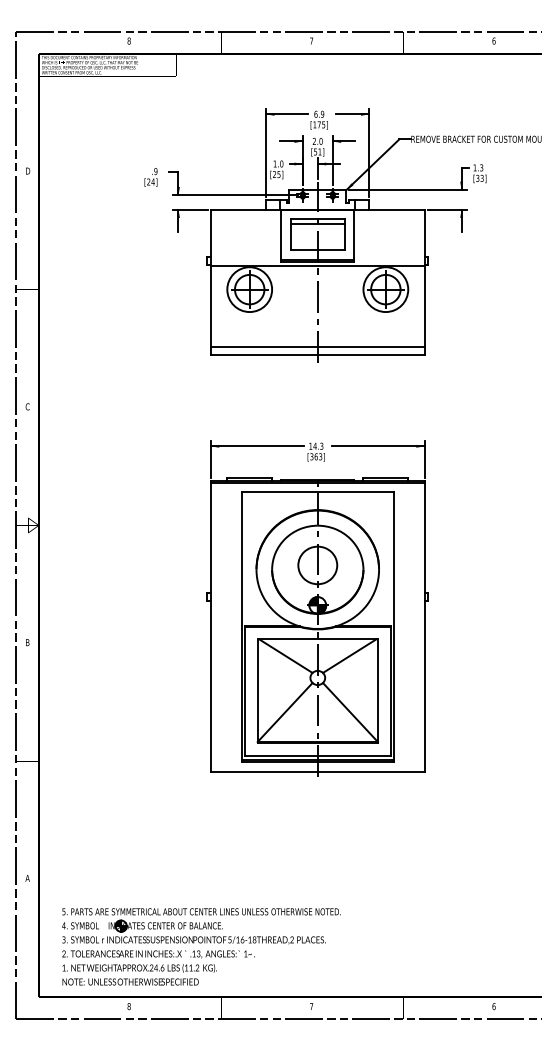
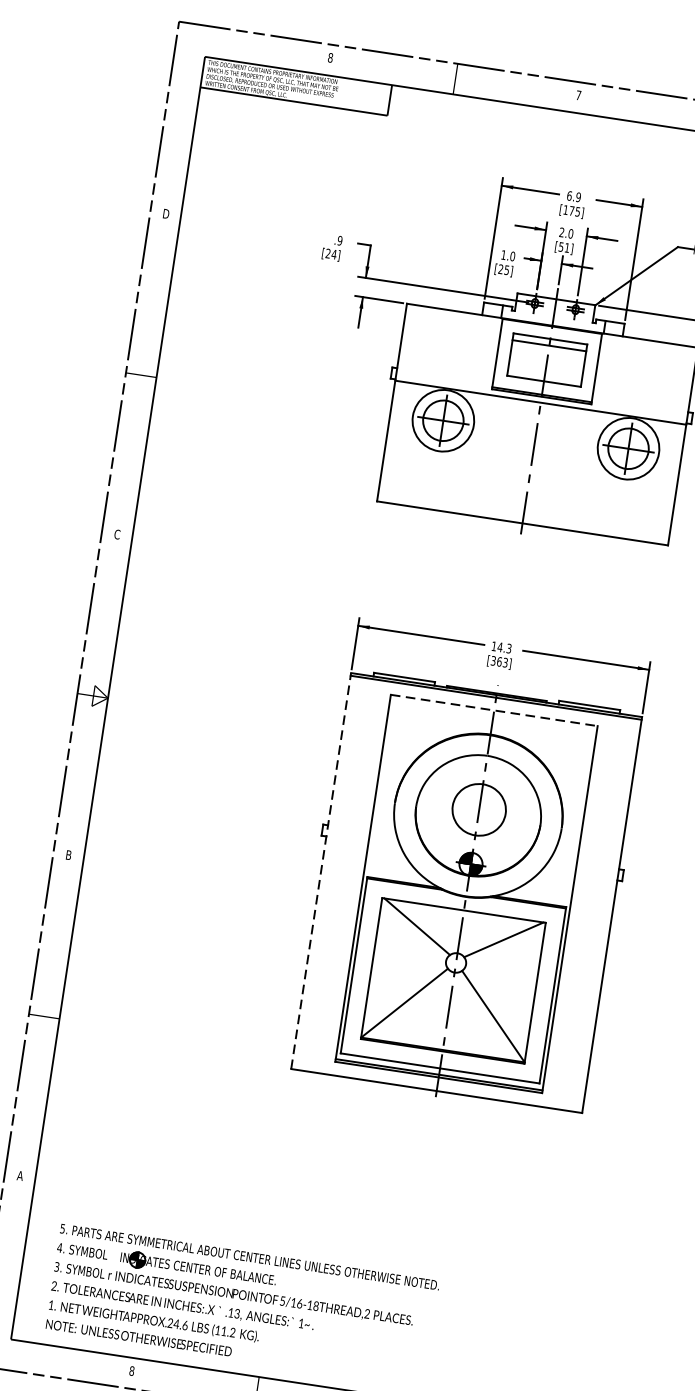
line: (317, 347) -> (523, 513), removed
line: (318, 492) -> (495, 710), solid -> dashed
line: (210, 626) -> (320, 870), solid -> dashed

